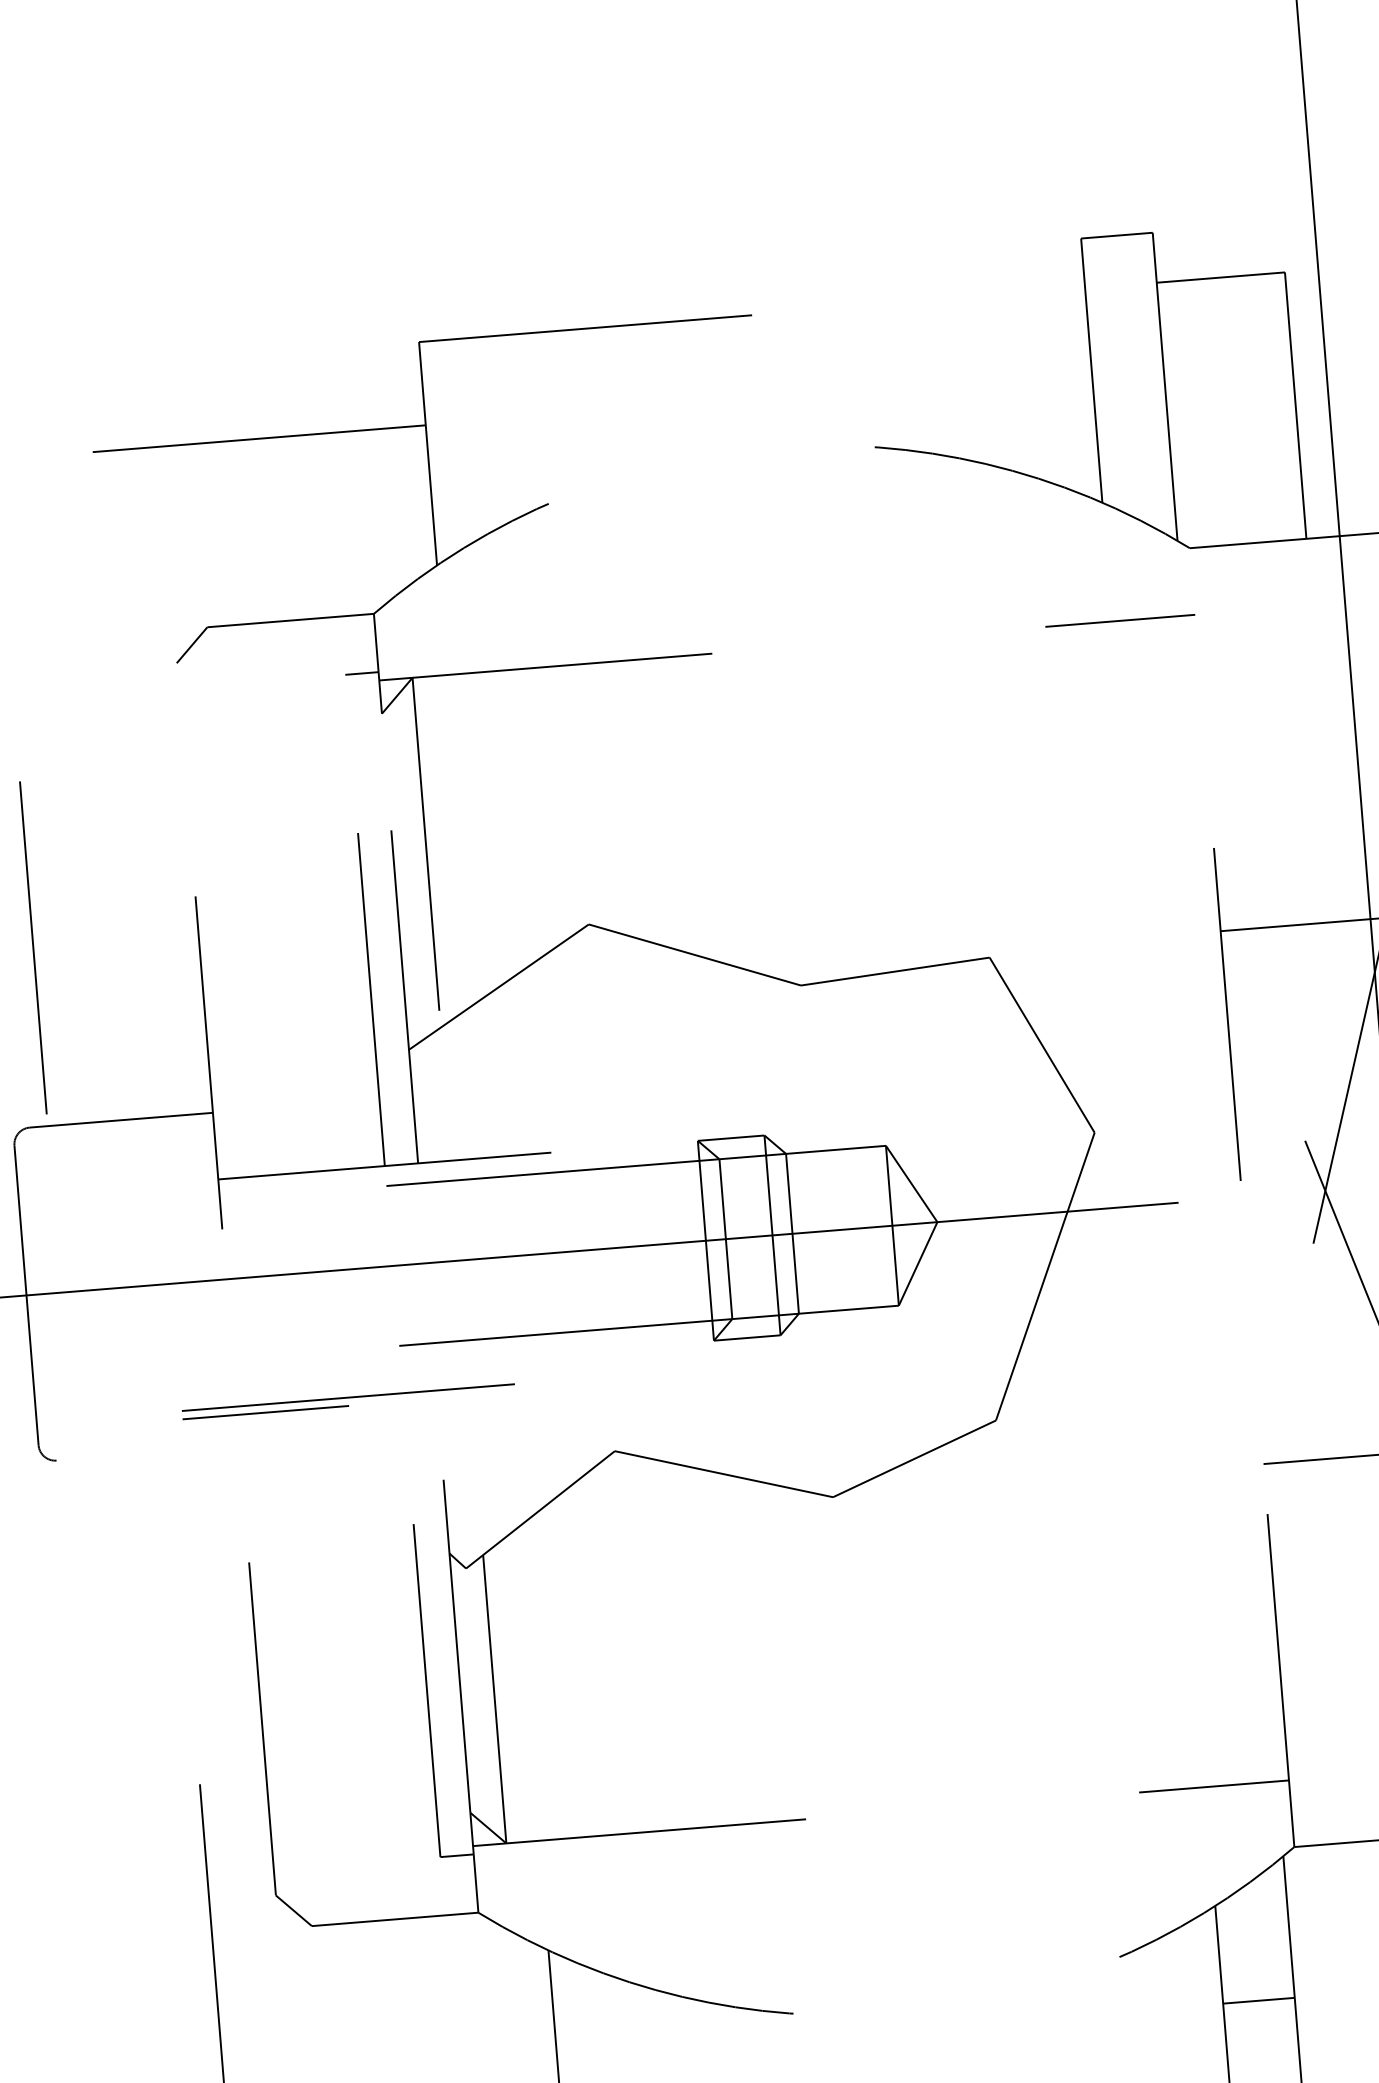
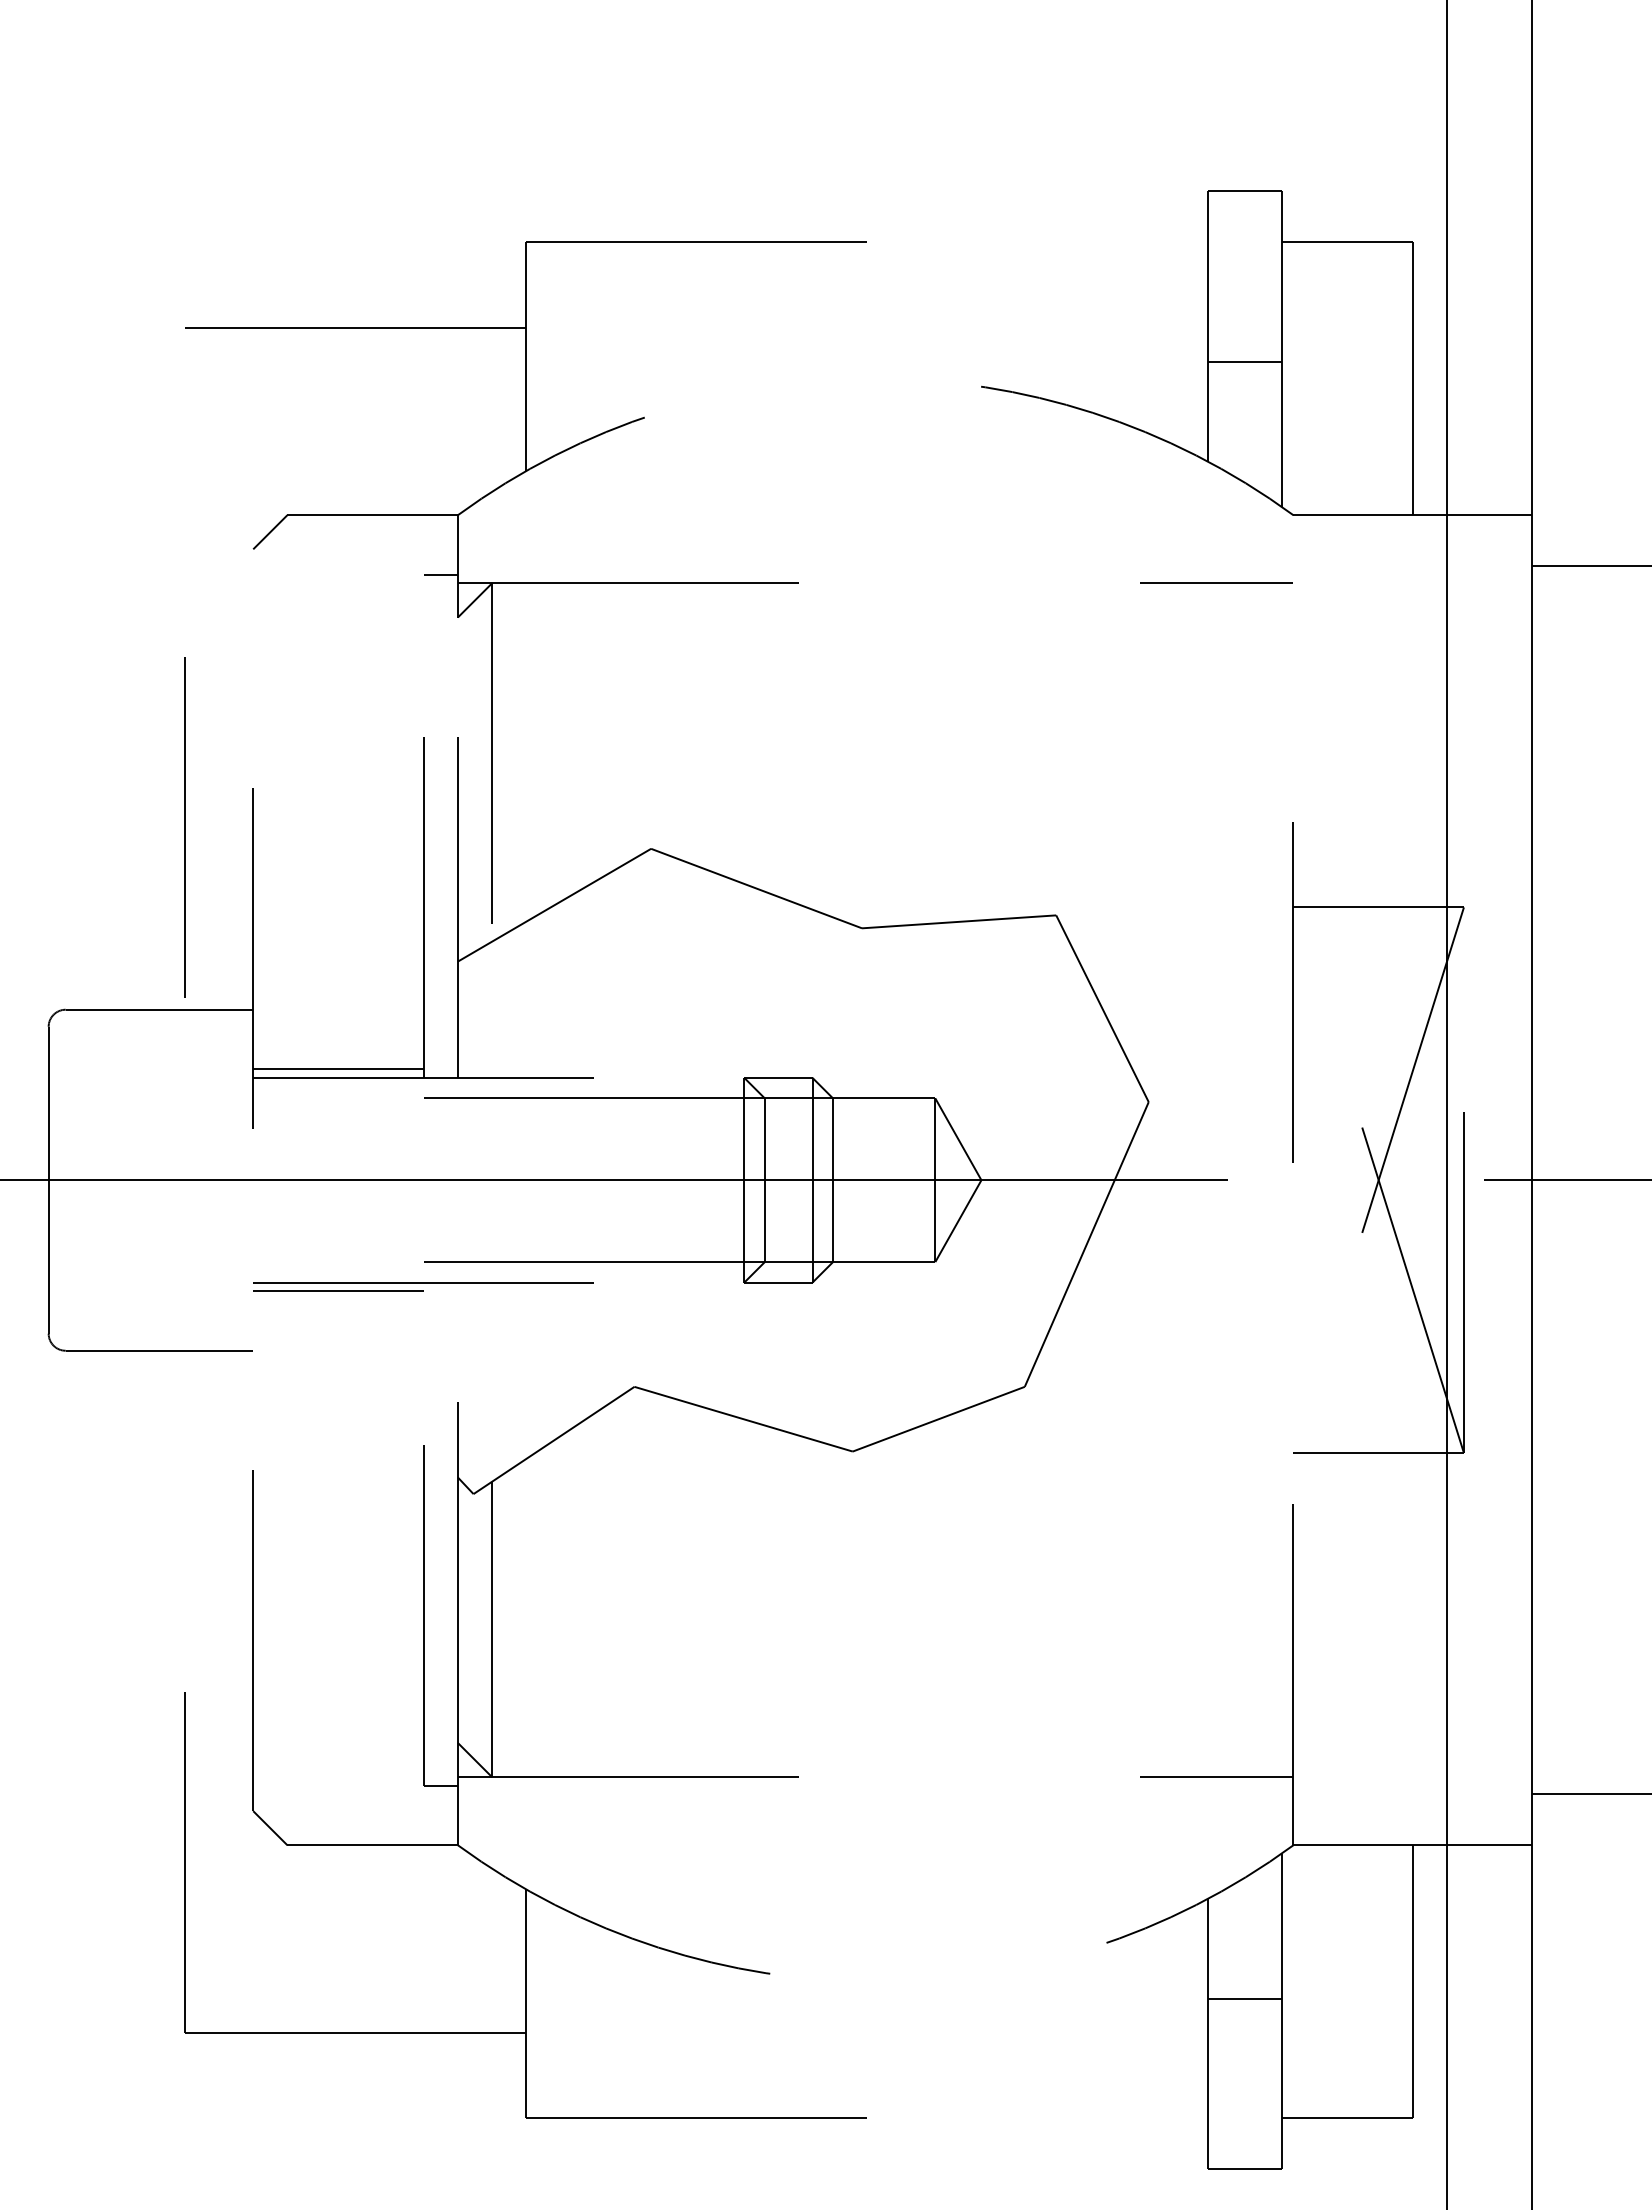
line: (1129, 401) -> (1244, 361), added
line: (32, 948) -> (184, 827), moved
line: (300, 1164) -> (338, 1069), added
part: (348, 1401) -> (423, 1286), moved
line: (148, 1452) -> (159, 1350), added

